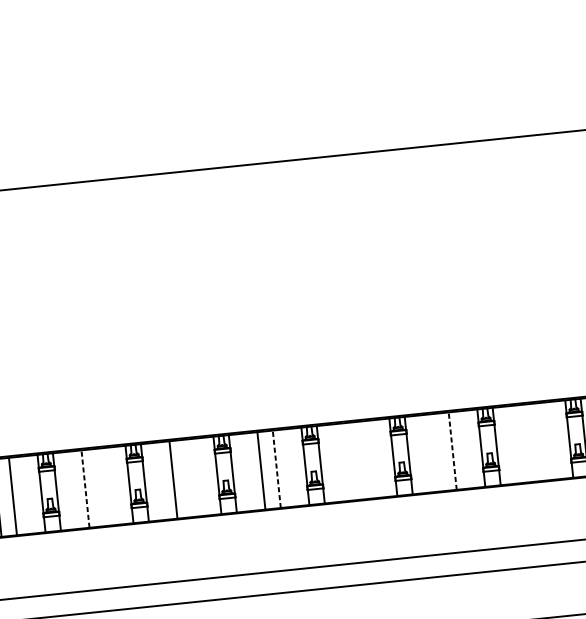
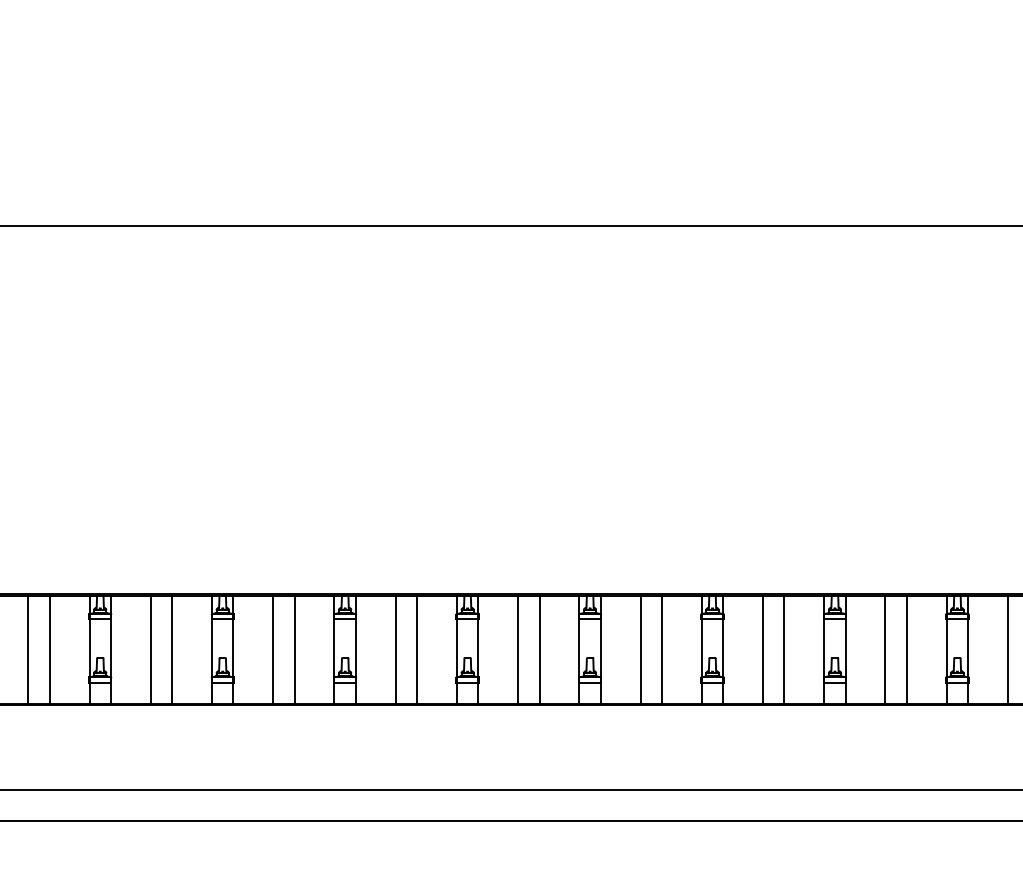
line: (541, 441) -> (662, 649), added
line: (525, 443) -> (640, 649), added
line: (452, 450) -> (539, 649), dashed -> solid
line: (437, 452) -> (518, 649), added
line: (365, 460) -> (417, 649), added
line: (349, 461) -> (395, 649), added
line: (276, 469) -> (294, 649), dashed -> solid
line: (189, 478) -> (172, 649), added
line: (100, 487) -> (49, 649), added
line: (85, 488) -> (28, 649), dashed -> solid

